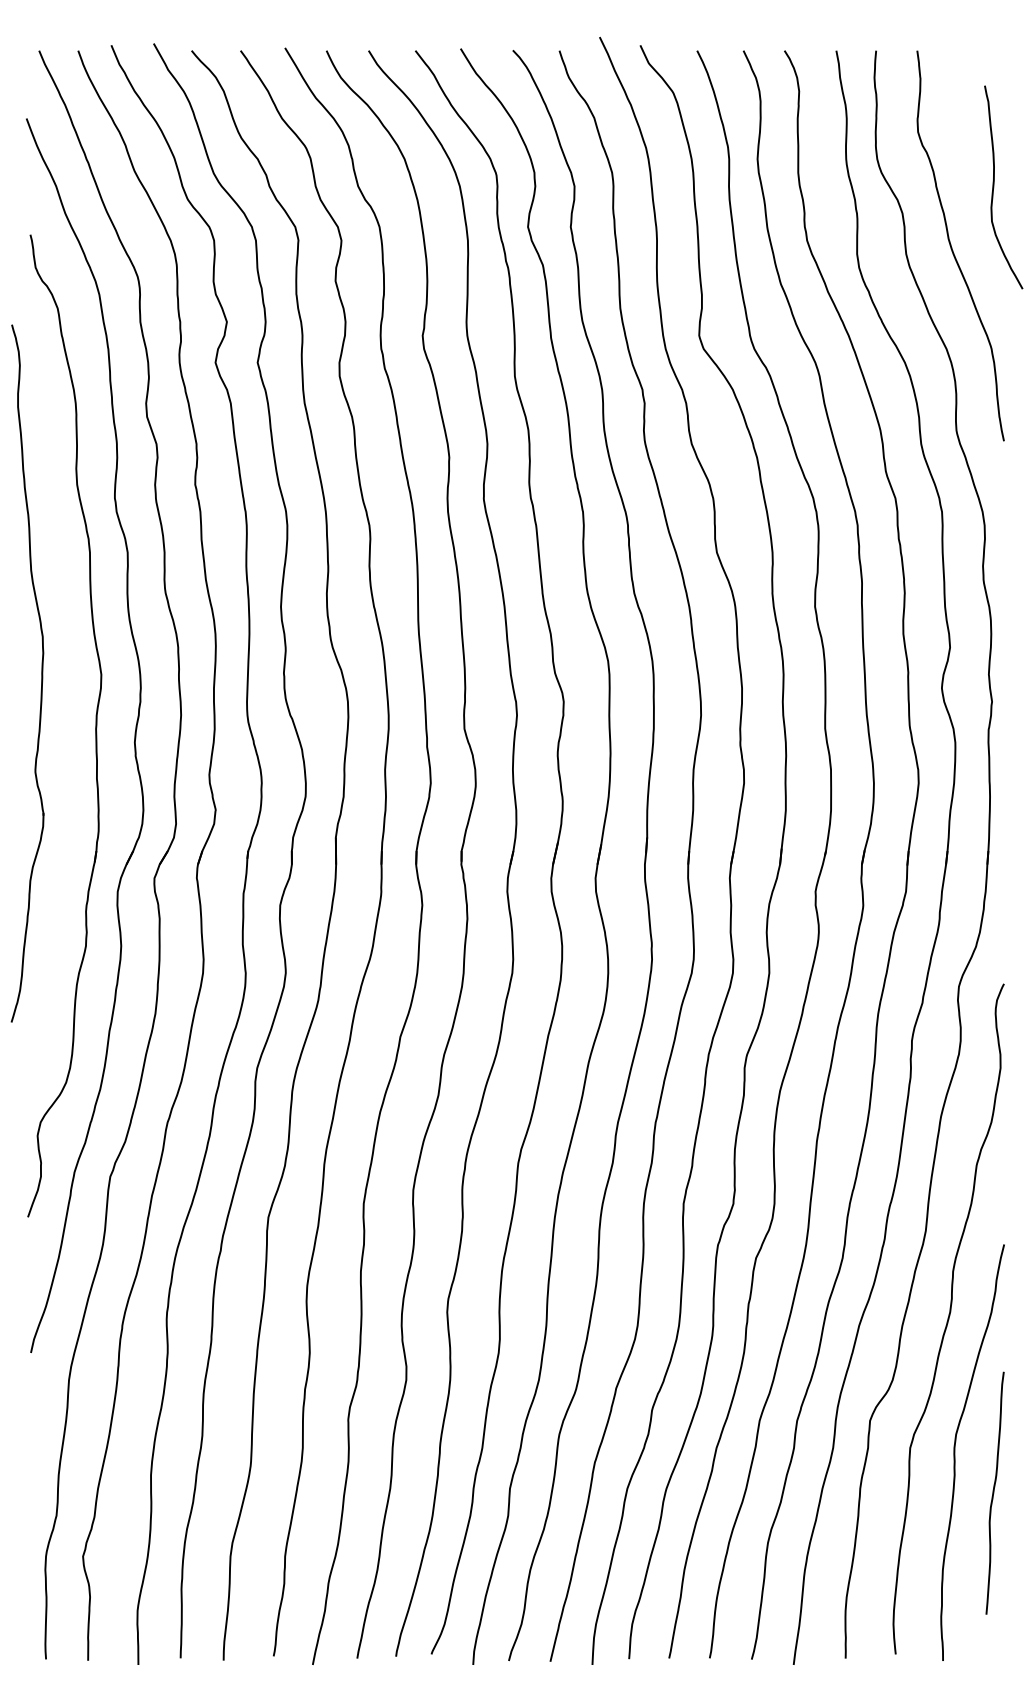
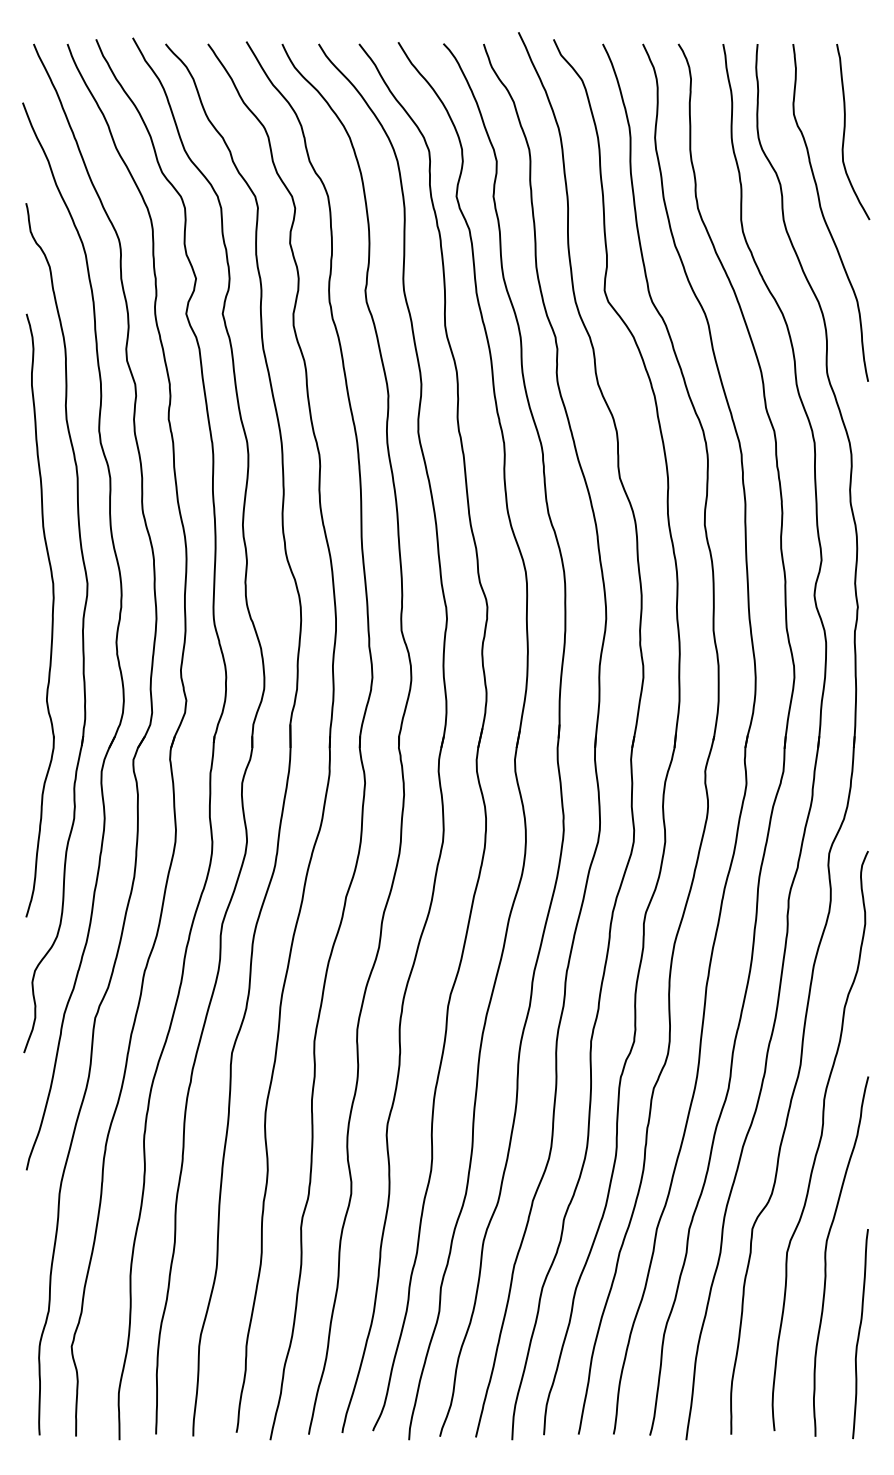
curve: (994, 187) -> (845, 132), moved
part: (41, 673) -> (52, 615), moved
curve: (994, 1492) -> (859, 1333), moved

